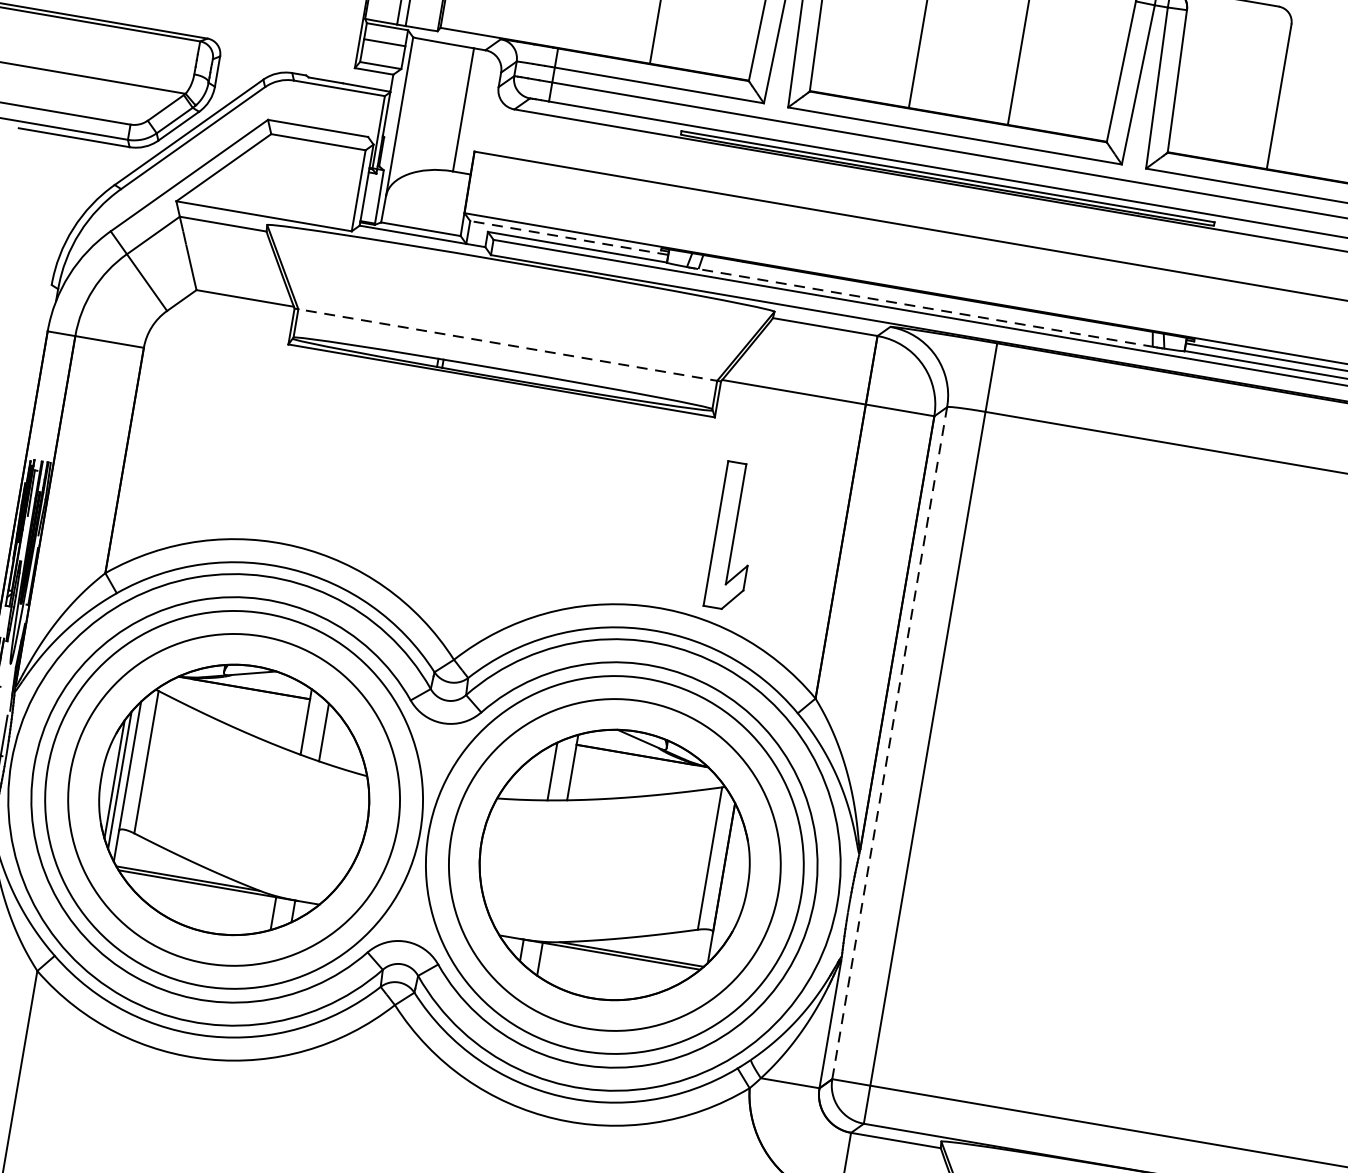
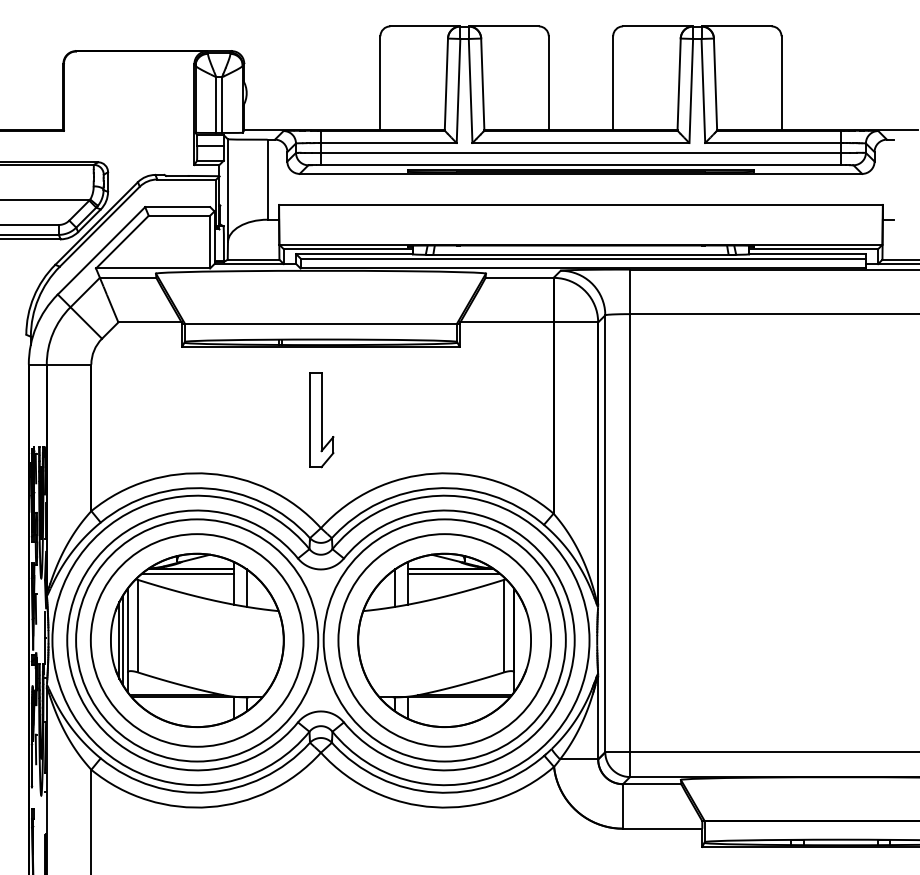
line: (568, 238) -> (347, 249), dashed -> solid
line: (925, 307) -> (580, 254), dashed -> solid
line: (507, 344) -> (320, 323), dashed -> solid
part: (733, 537) -> (321, 420), moved
line: (238, 694) -> (188, 573), added
line: (890, 742) -> (605, 533), dashed -> solid
line: (645, 764) -> (453, 573), added

